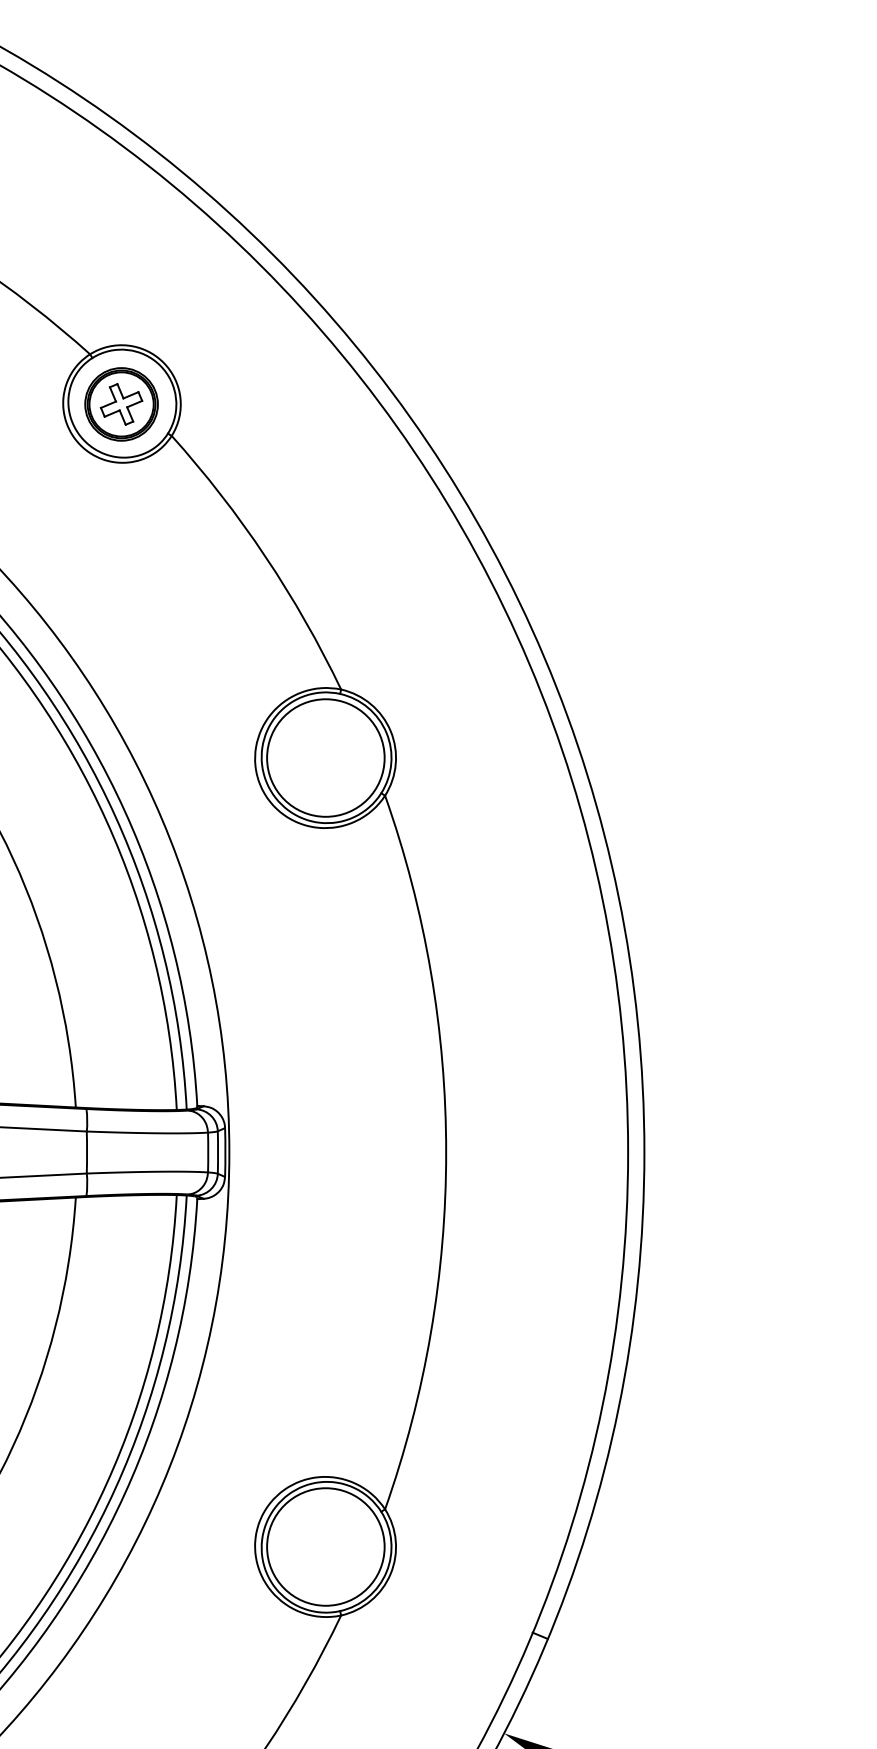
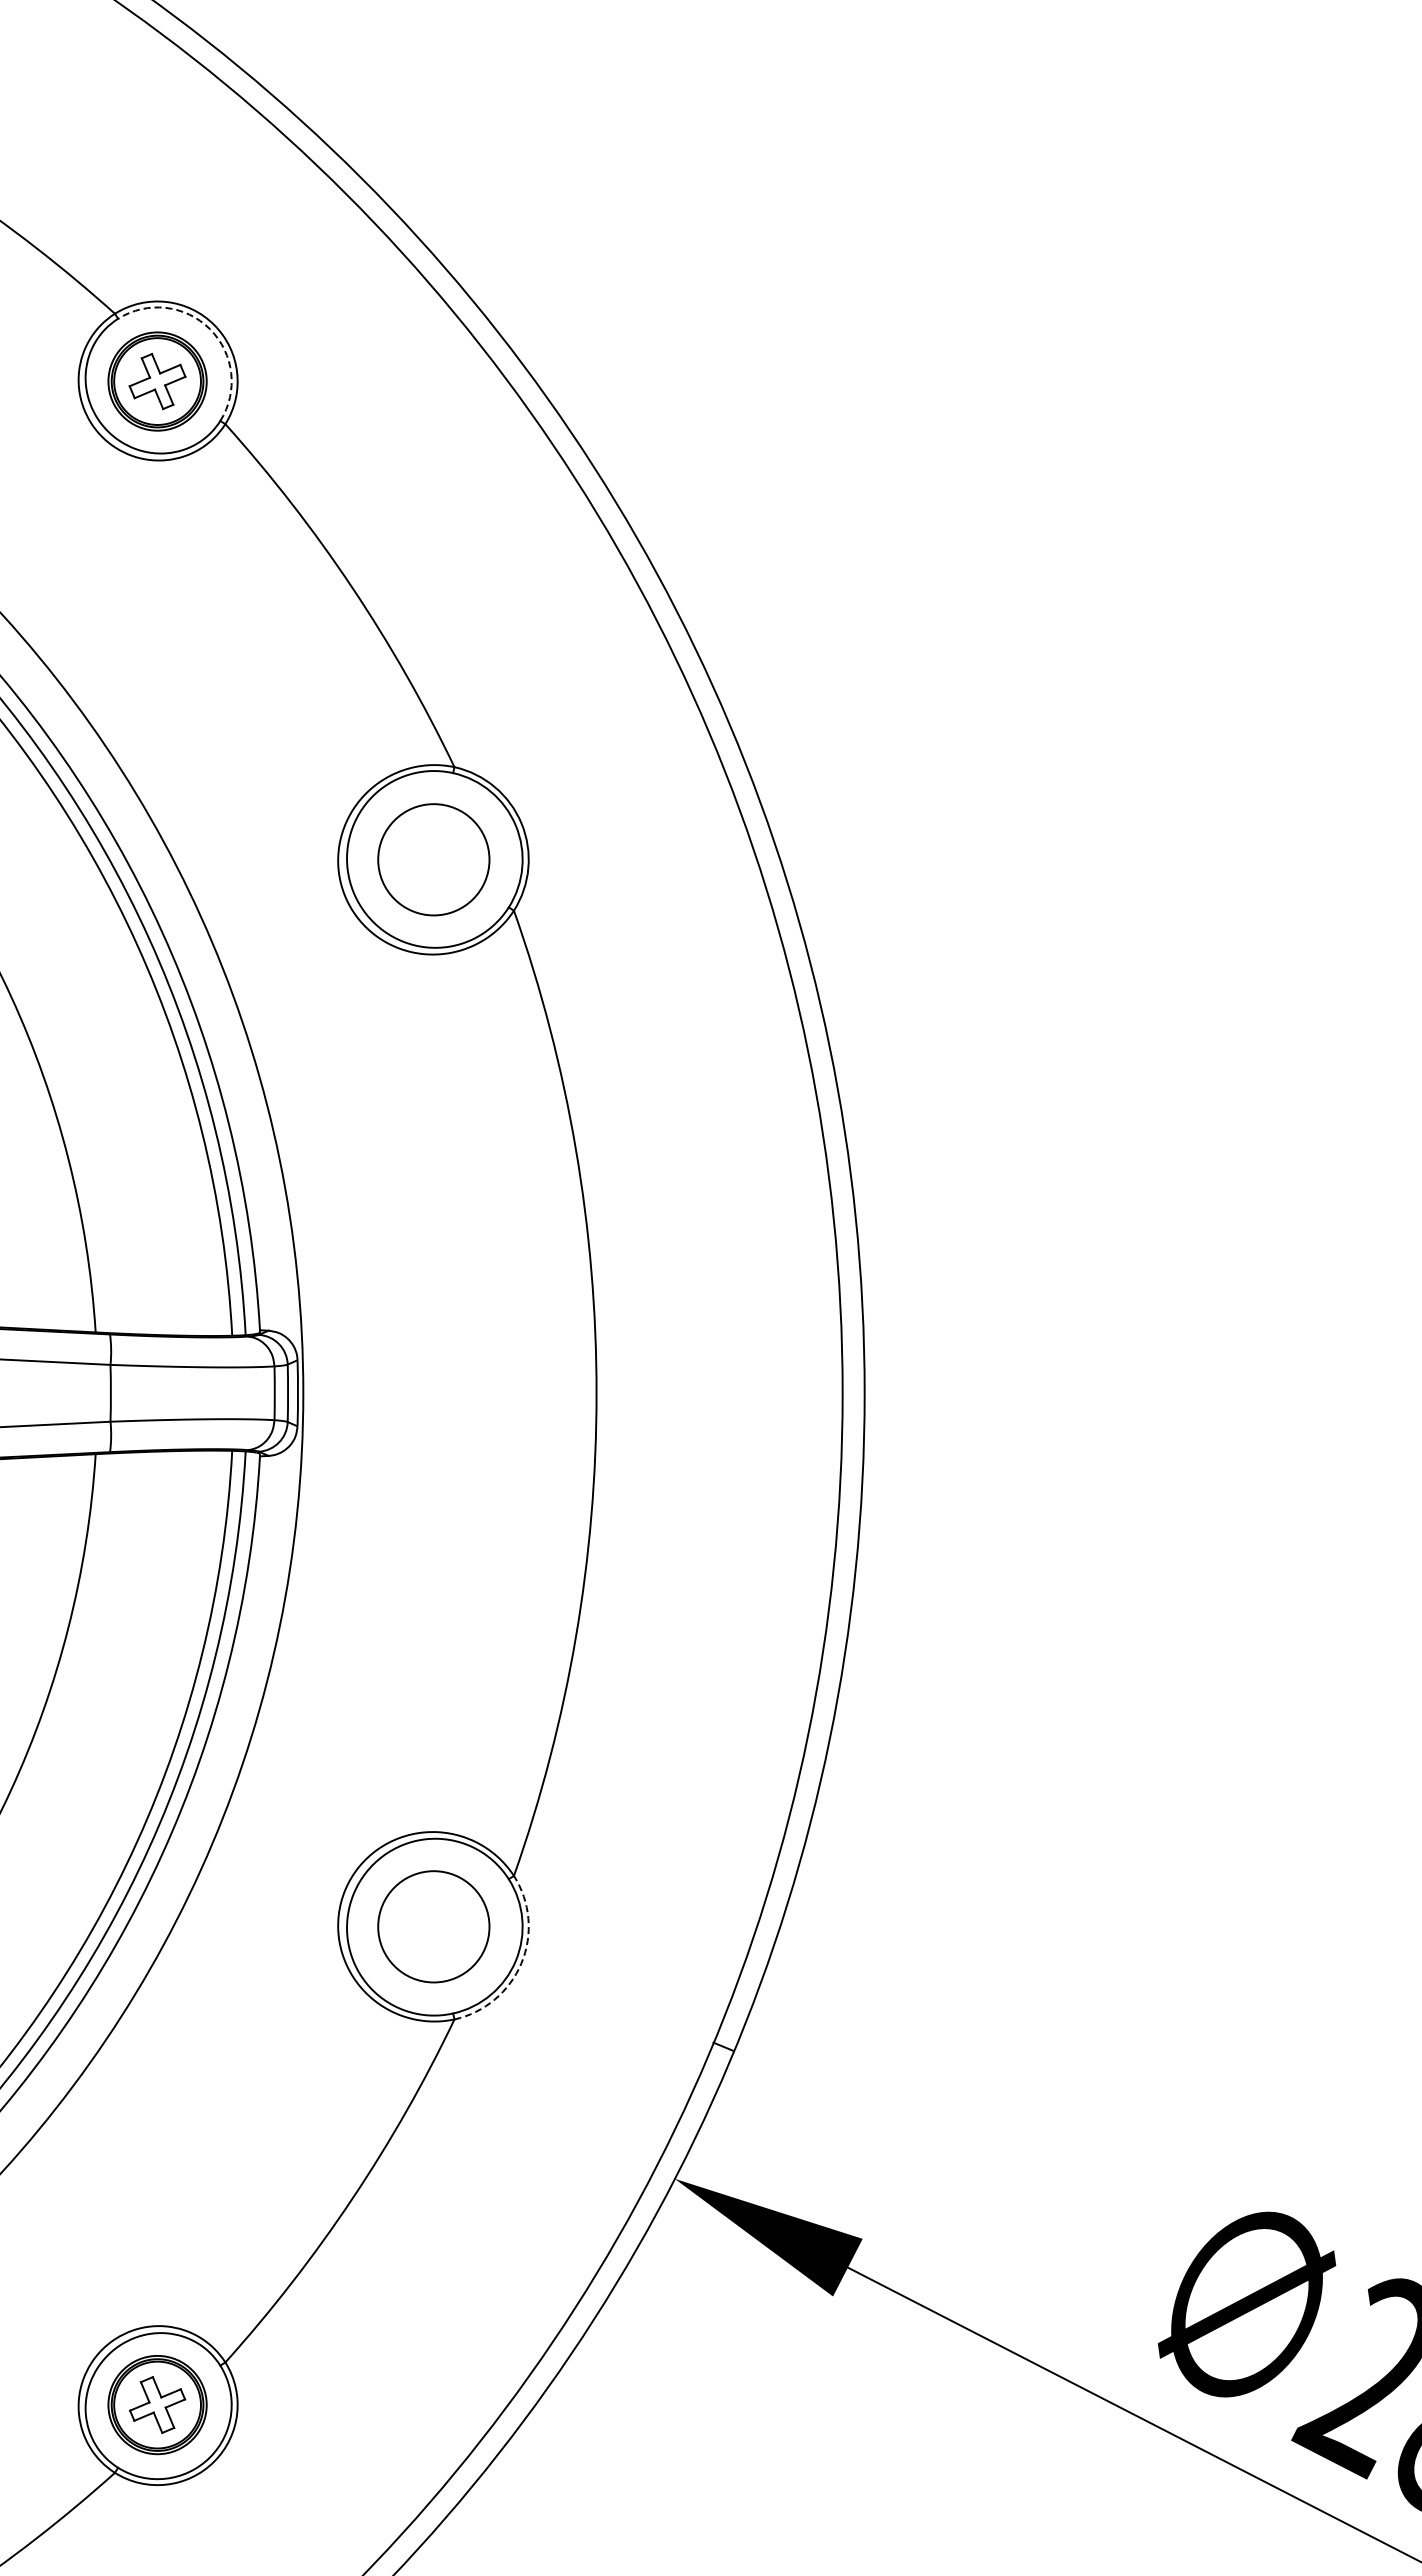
arc: (159, 365) -> (209, 329), solid -> dashed
circle: (325, 757) -> (433, 859), size x0.7
circle: (325, 1546) -> (433, 1926), size x0.7
arc: (390, 1574) -> (521, 1963), solid -> dashed

